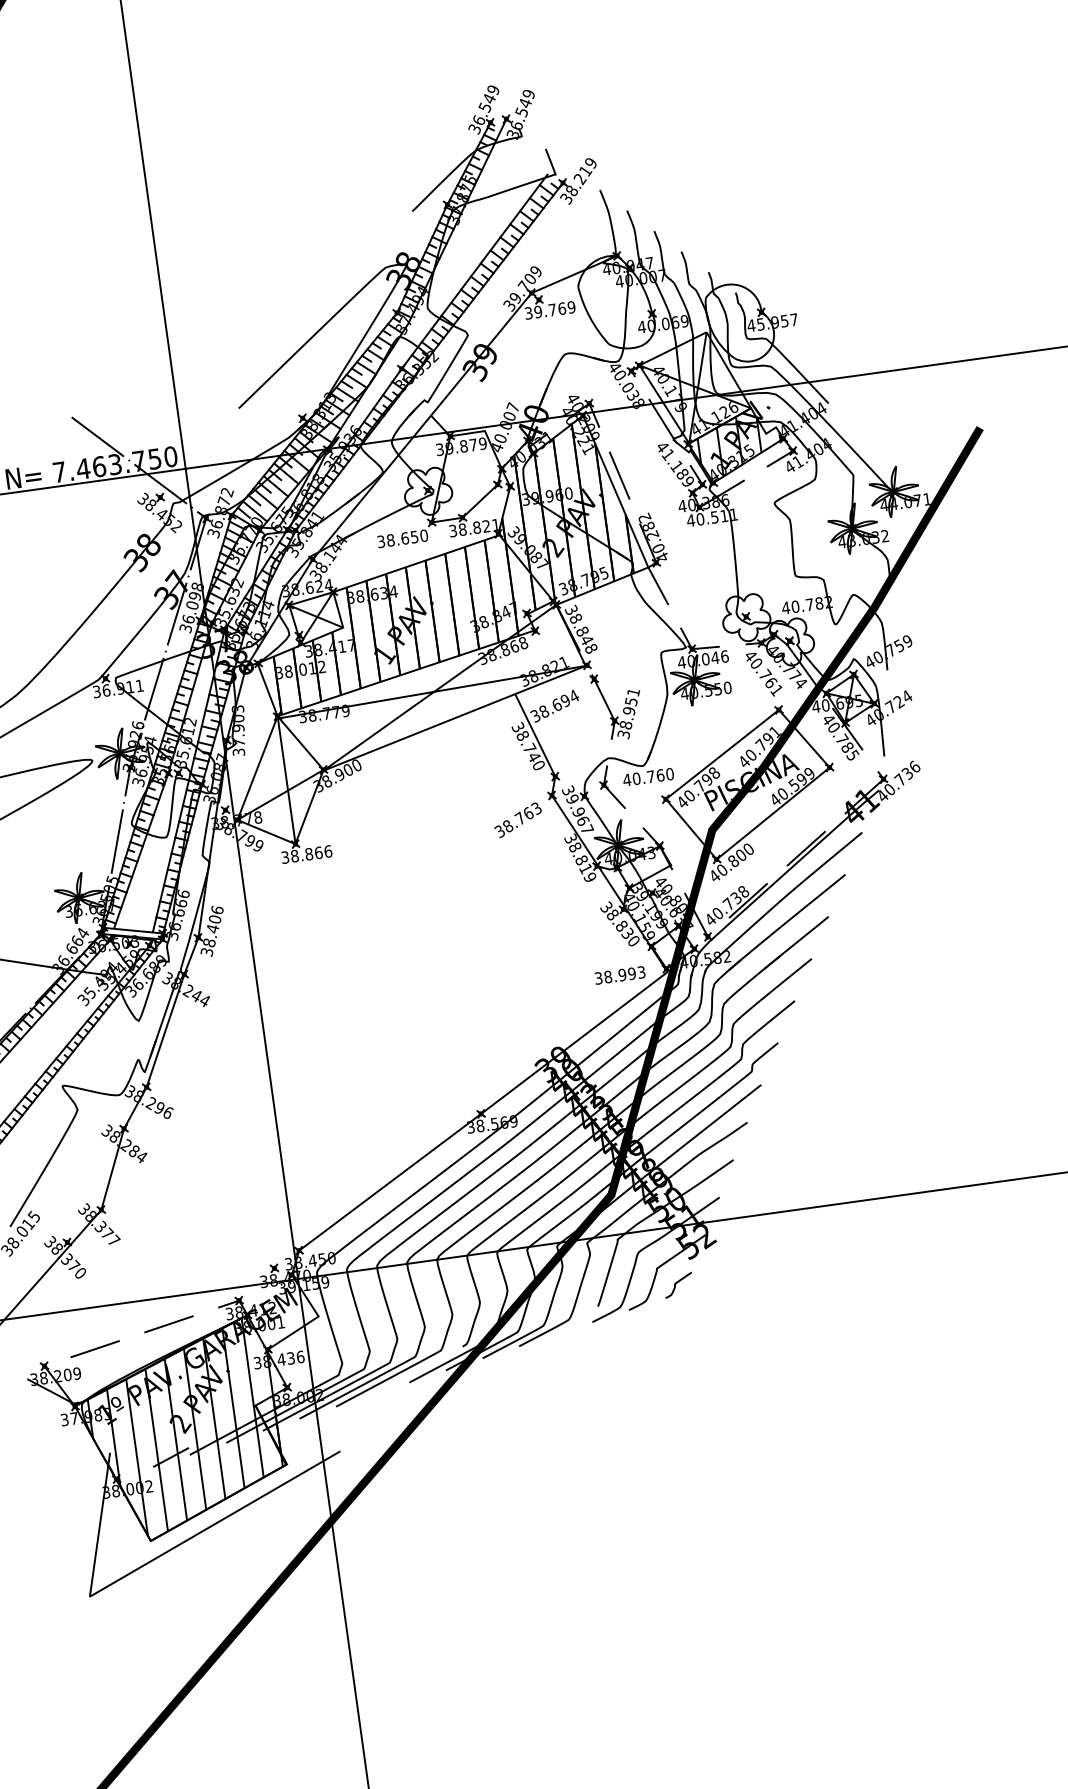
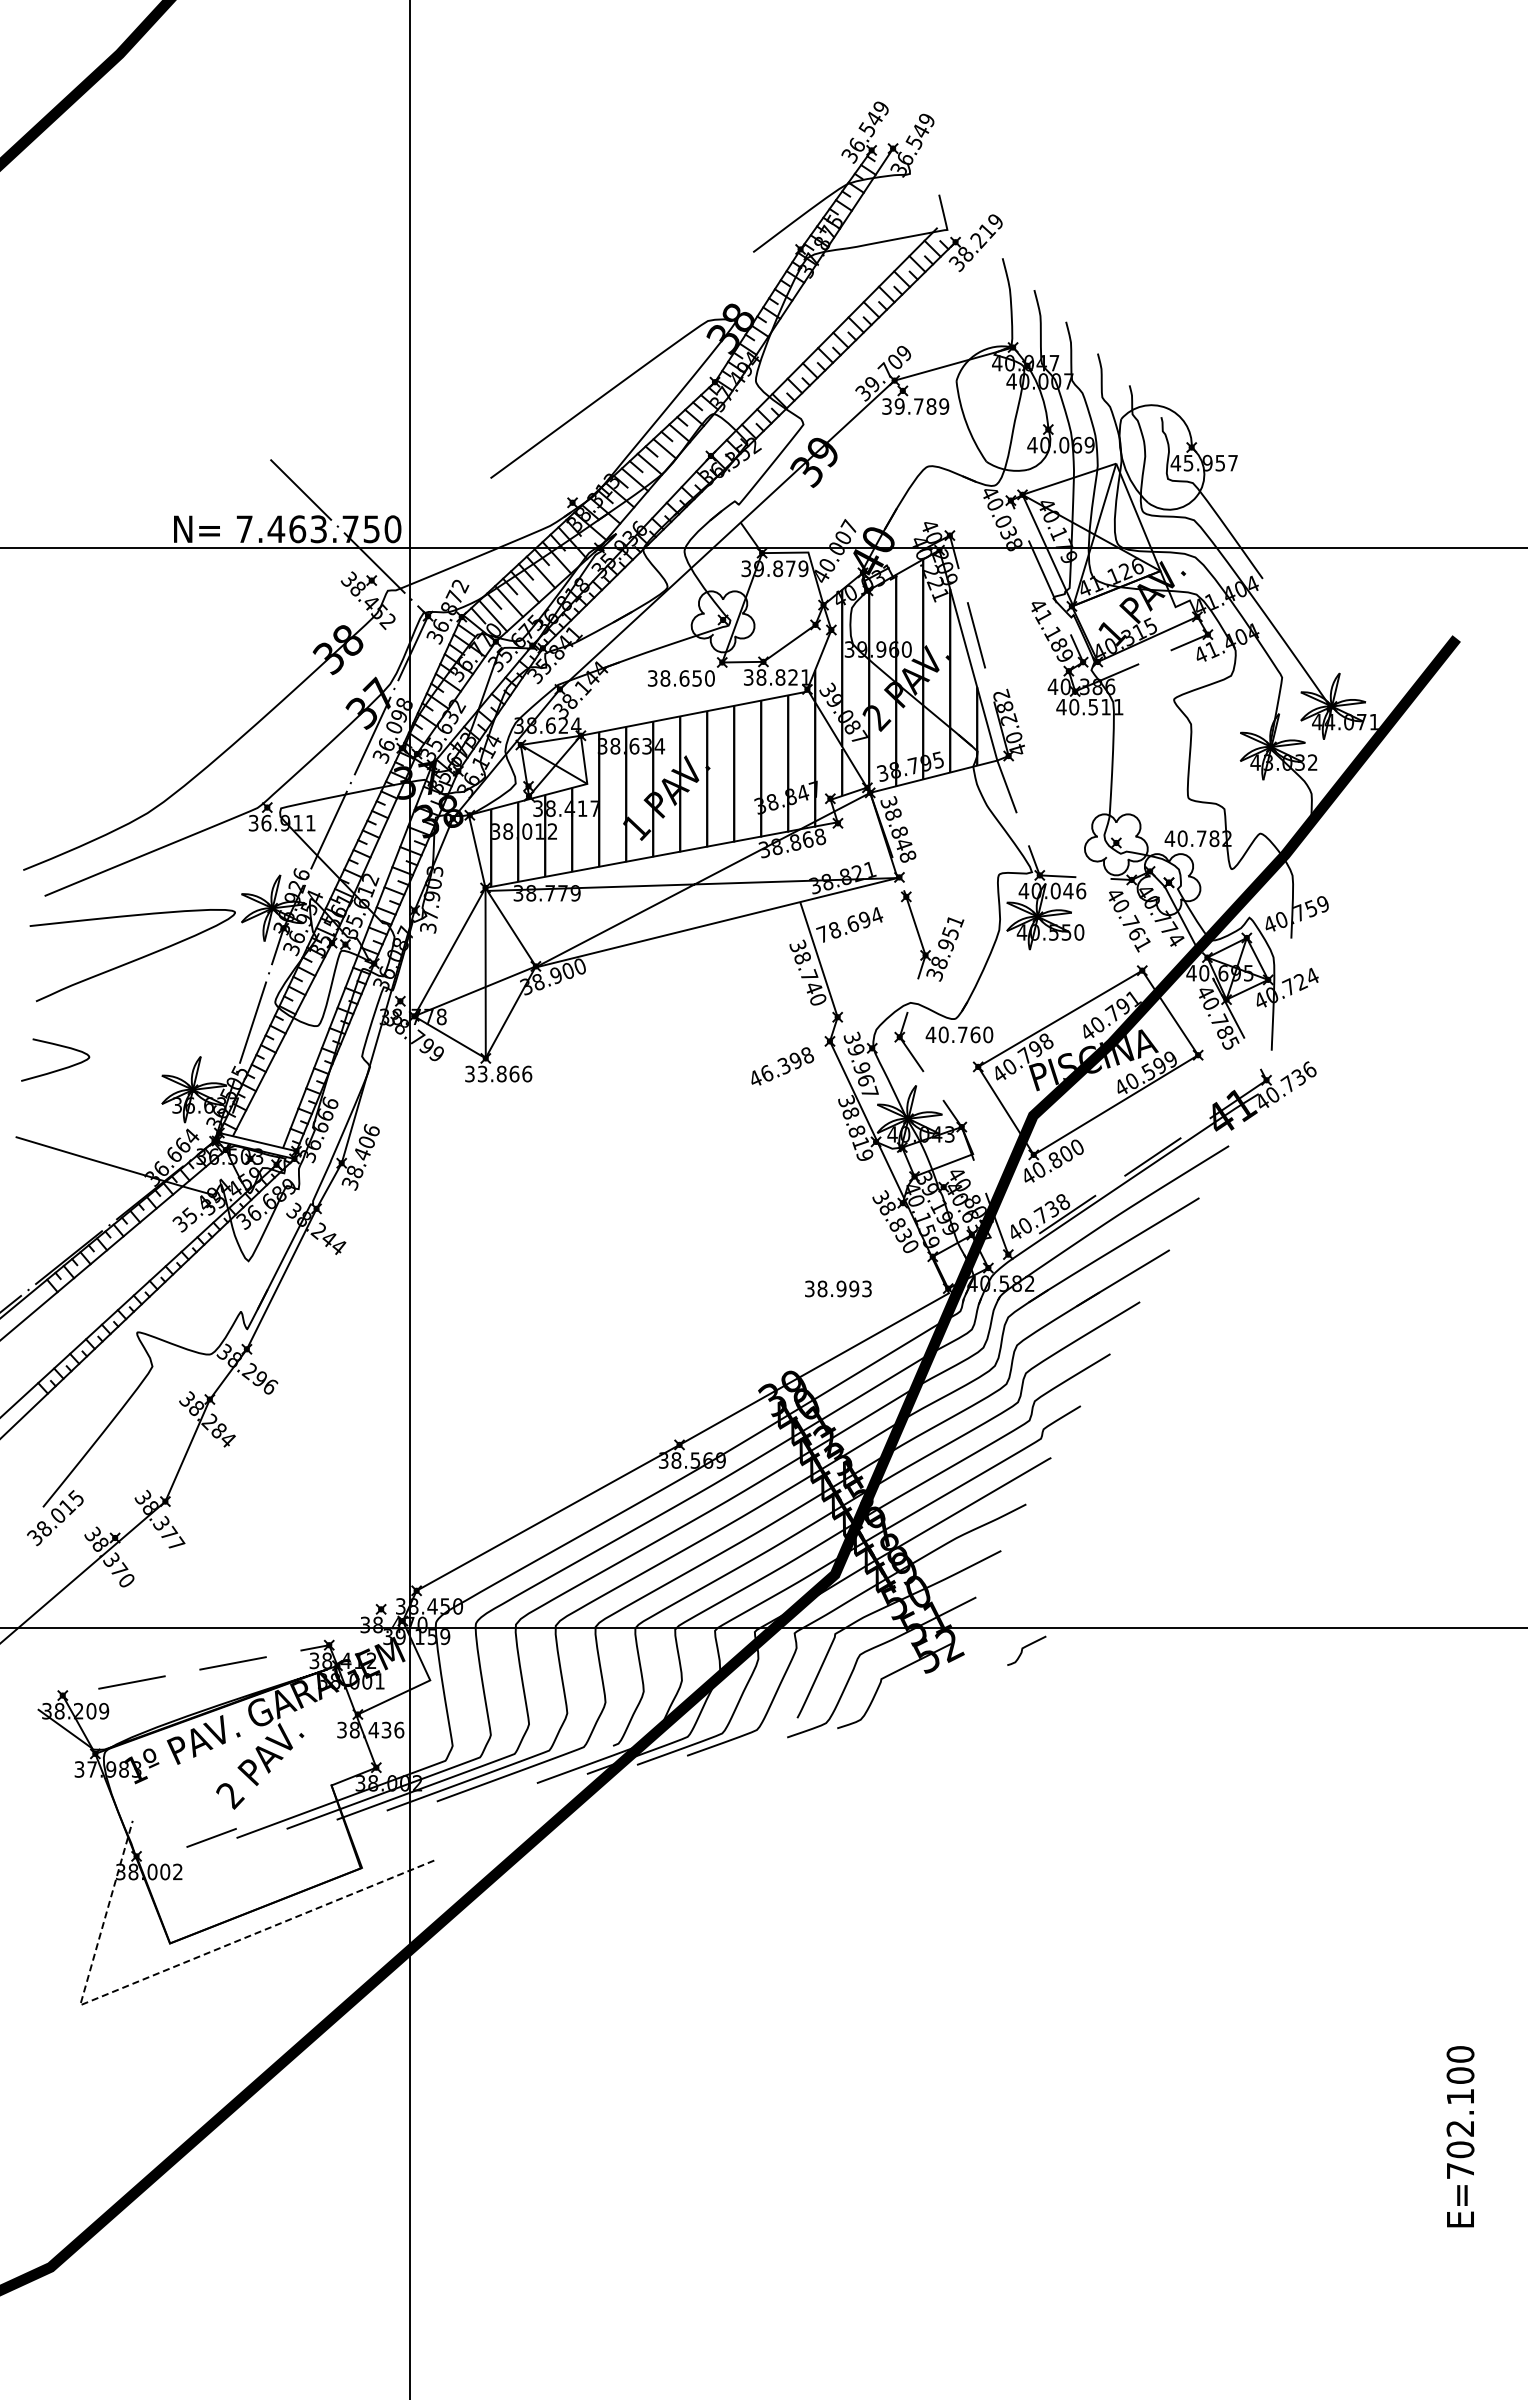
text: (562, 308) -> (931, 406), 39.769 -> 39.789
hatch: (740, 445) -> (1139, 617), removed
text: (535, 716) -> (822, 934), 38.694 -> 78.694
text: (518, 820) -> (781, 1067), 38.763 -> 46.398
text: (294, 855) -> (482, 1073), 38.866 -> 33.866
text: (620, 975) -> (838, 1288), moved
curve: (676, 1283) -> (1024, 1648), moved
hatch: (184, 1428) -> (234, 1802), removed
line: (152, 1560) -> (168, 1969), solid -> dashed

